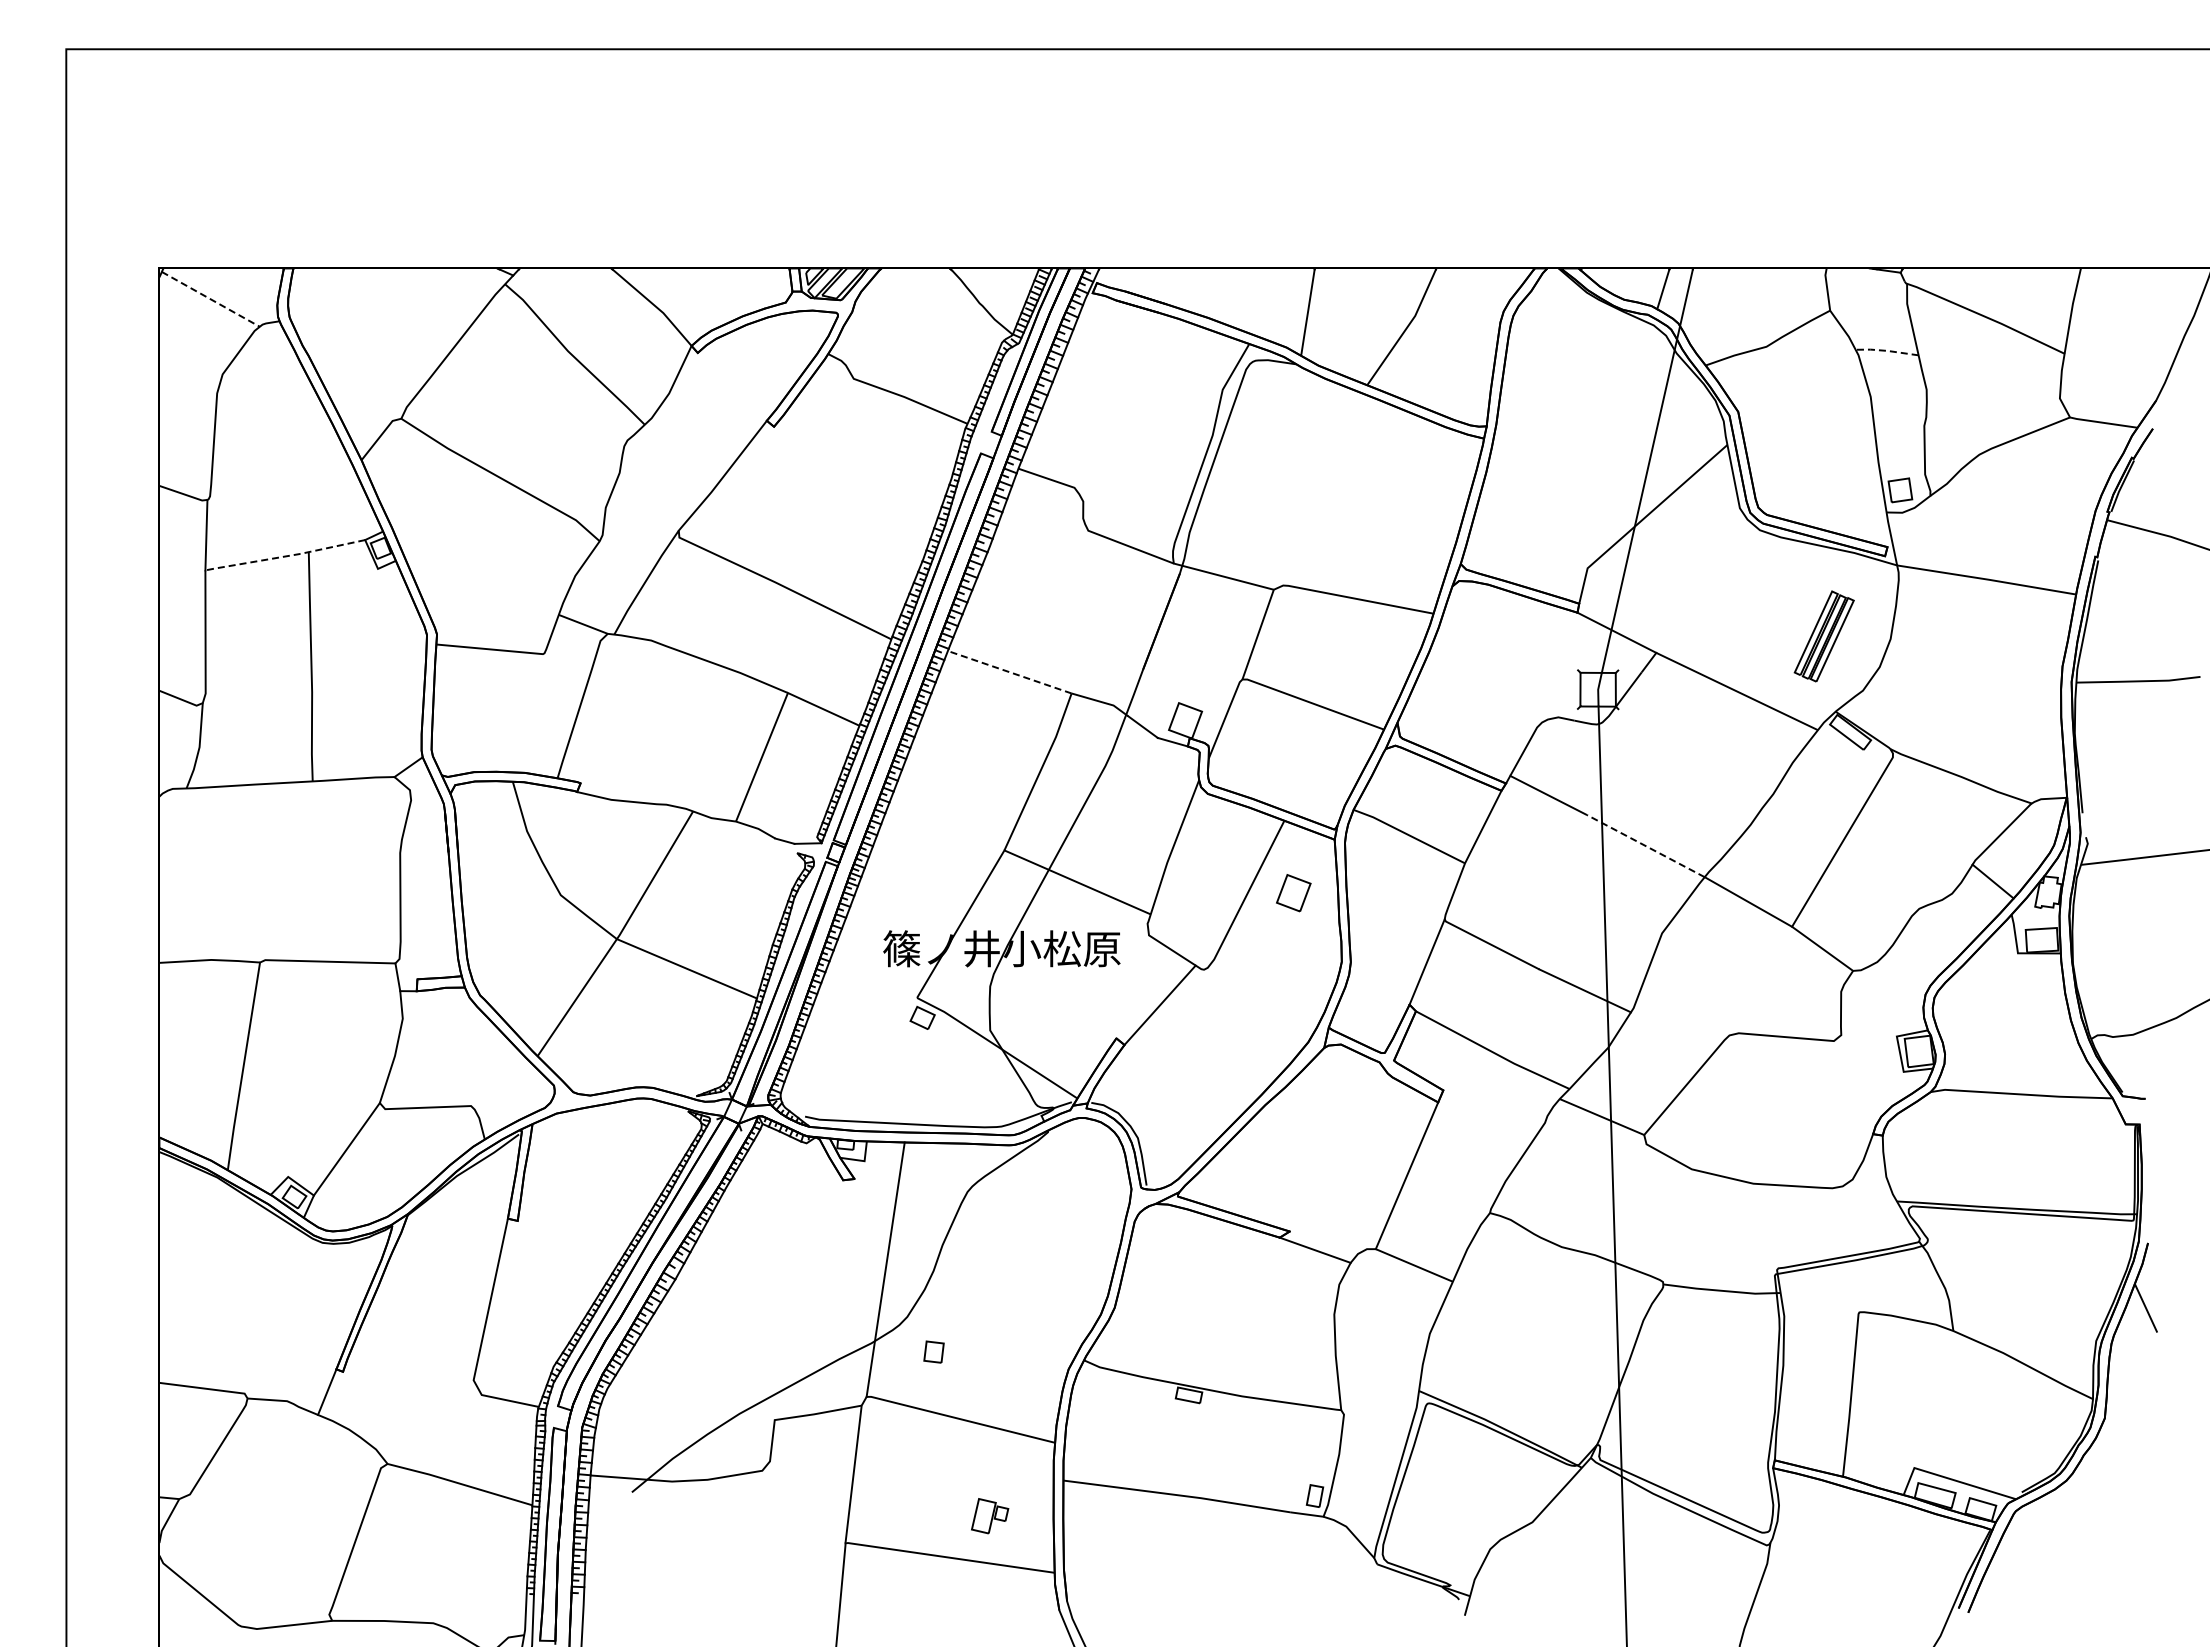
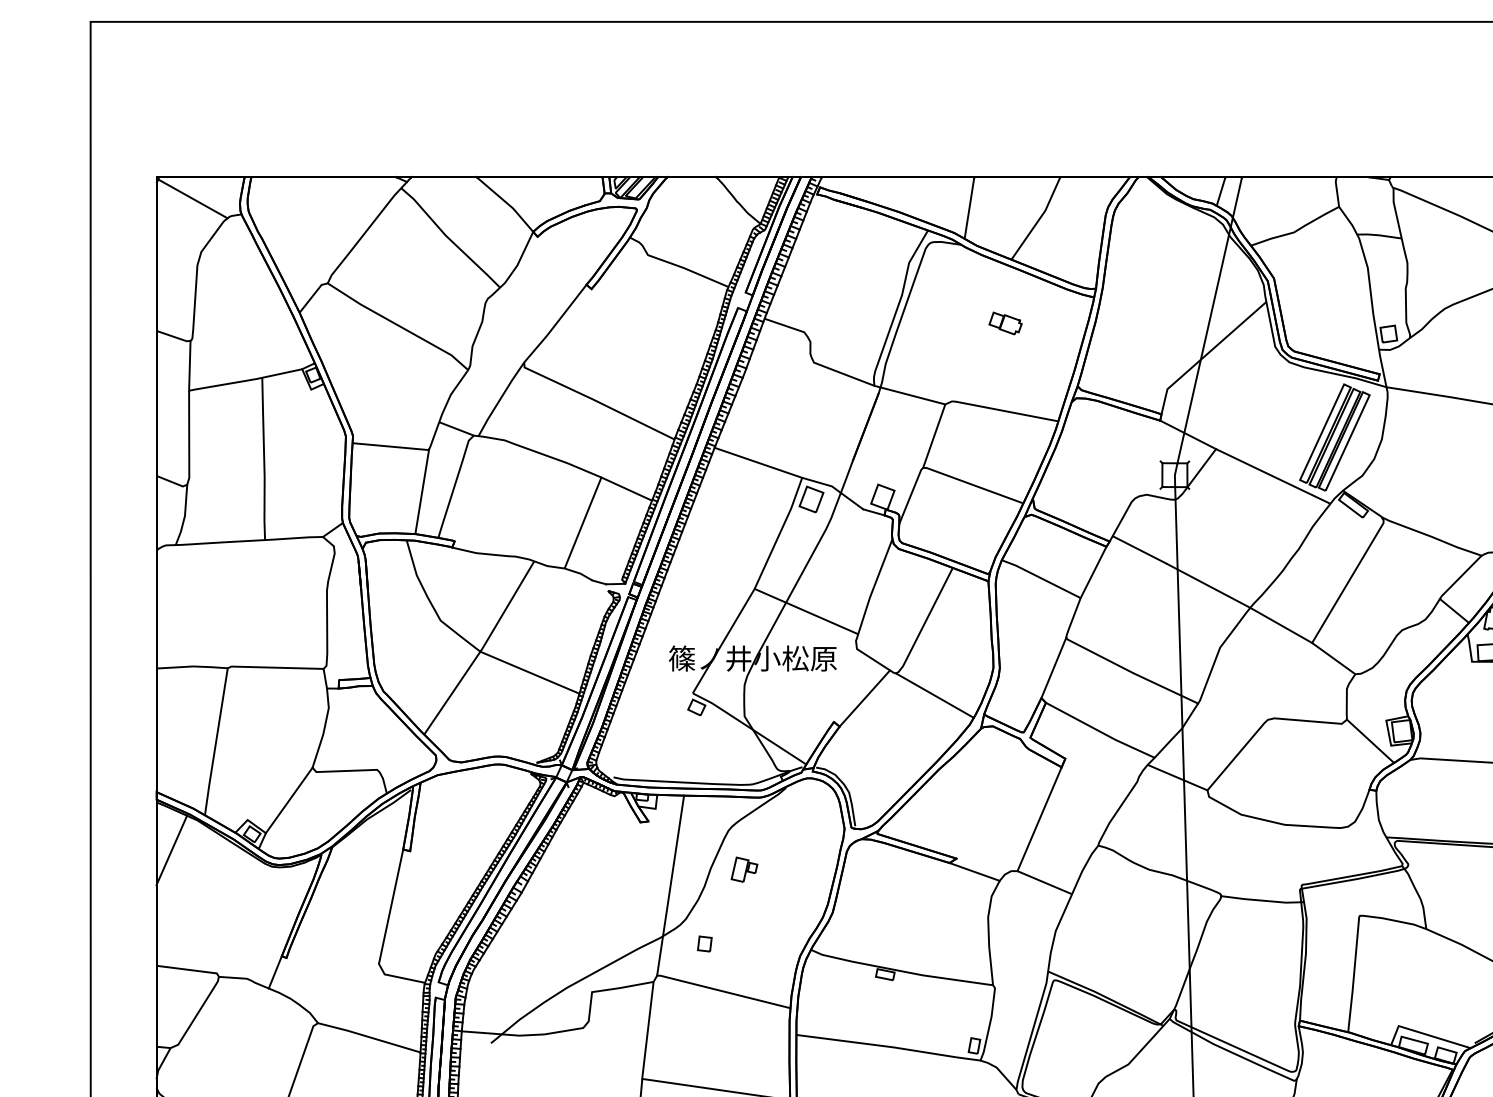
line: (211, 299) -> (193, 198), dashed -> solid
line: (1886, 350) -> (1378, 235), dashed -> solid
part: (1358, 475) -> (1005, 323), added
line: (284, 556) -> (245, 380), dashed -> solid
part: (1824, 636) -> (1335, 437), size x1.67
line: (1009, 672) -> (758, 462), dashed -> solid
line: (534, 712) -> (422, 491), added
line: (1645, 846) -> (1208, 586), dashed -> solid
part: (1293, 893) -> (811, 499), moved
line: (1259, 1000) -> (935, 695), added
line: (1874, 1065) -> (1370, 741), added
line: (180, 1219) -> (171, 850), added
part: (990, 1516) -> (744, 869), moved

